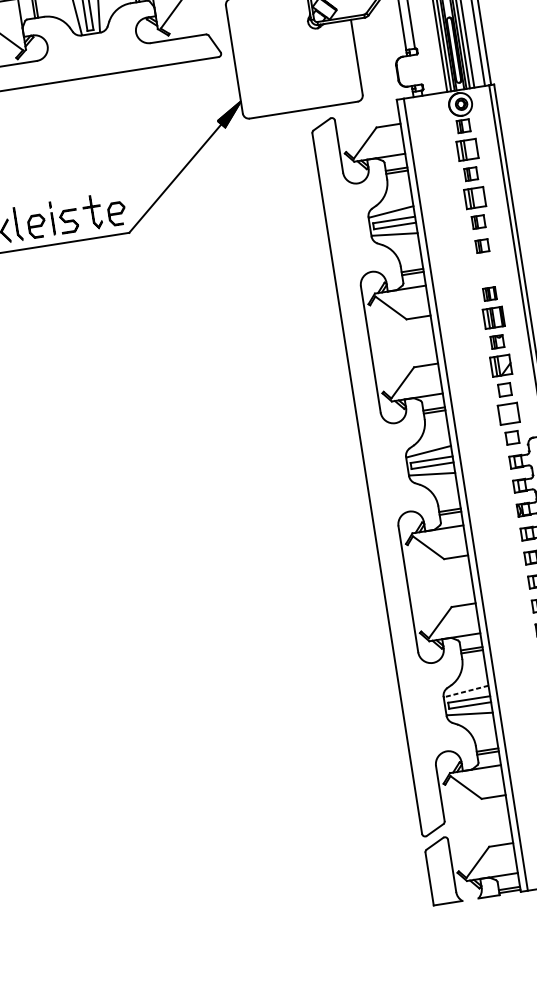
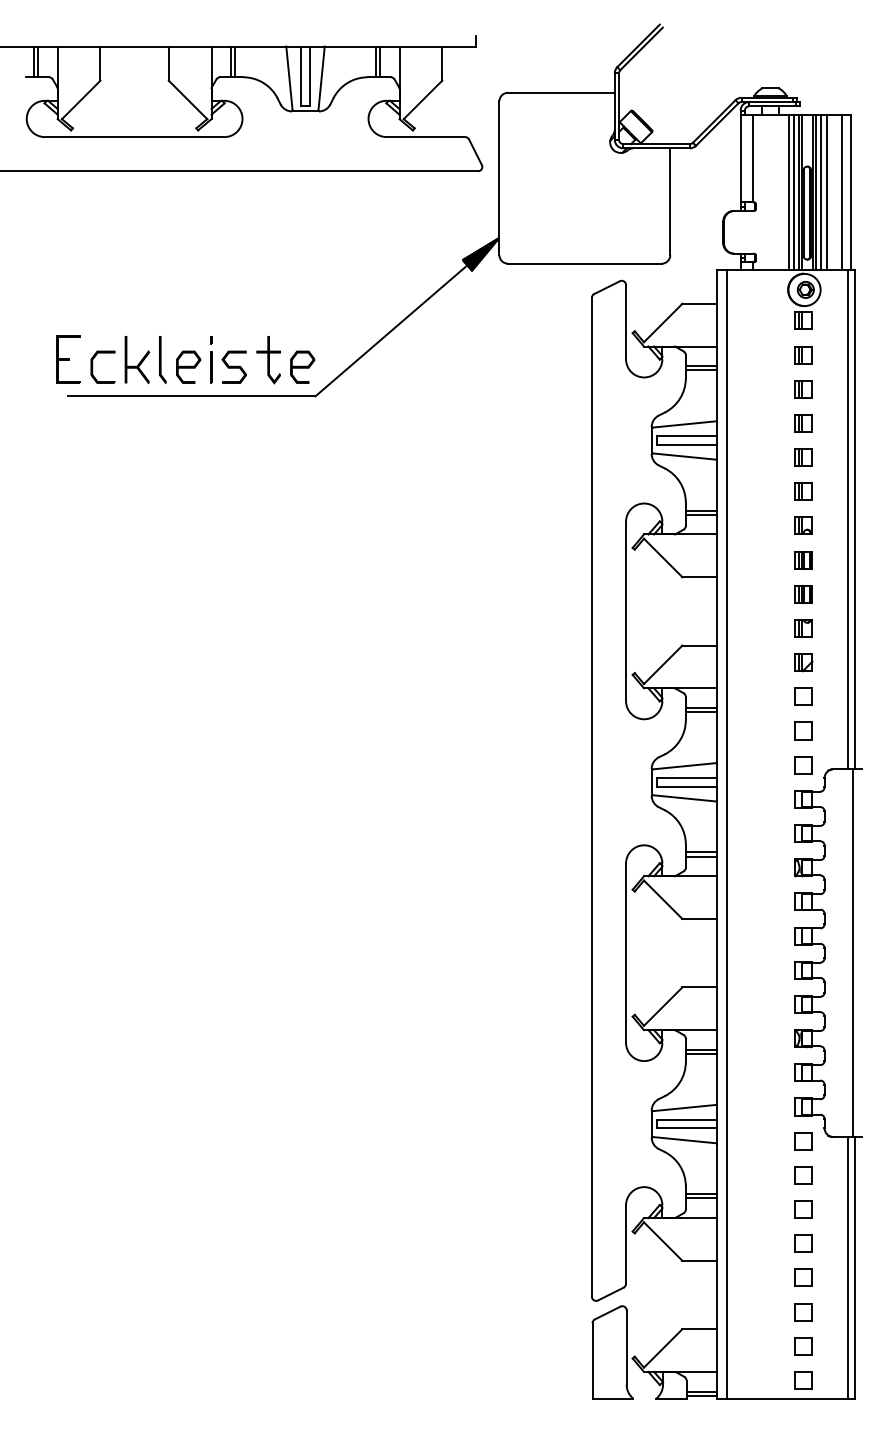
part: (467, 150) -> (803, 355), size x0.62
part: (474, 198) -> (803, 423), size x0.62
part: (485, 269) -> (803, 525), added
part: (493, 318) -> (803, 594), size x0.62
part: (500, 365) -> (803, 662), size x0.62
part: (508, 413) -> (803, 730), size x0.62
line: (467, 690) -> (685, 1107), dashed -> solid

